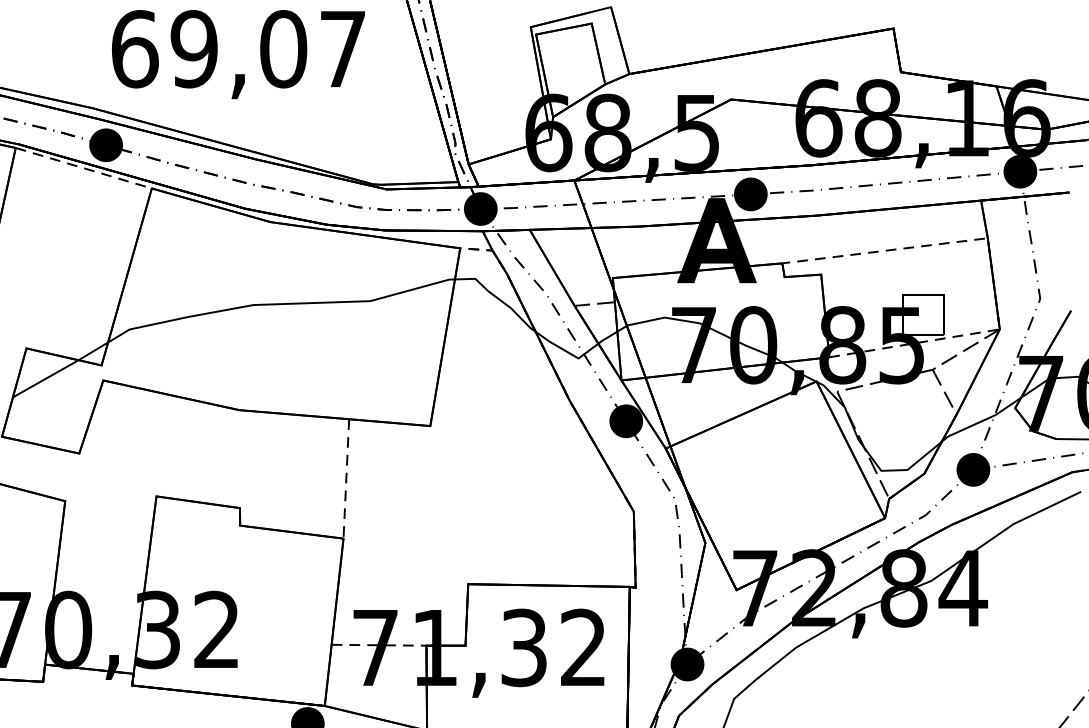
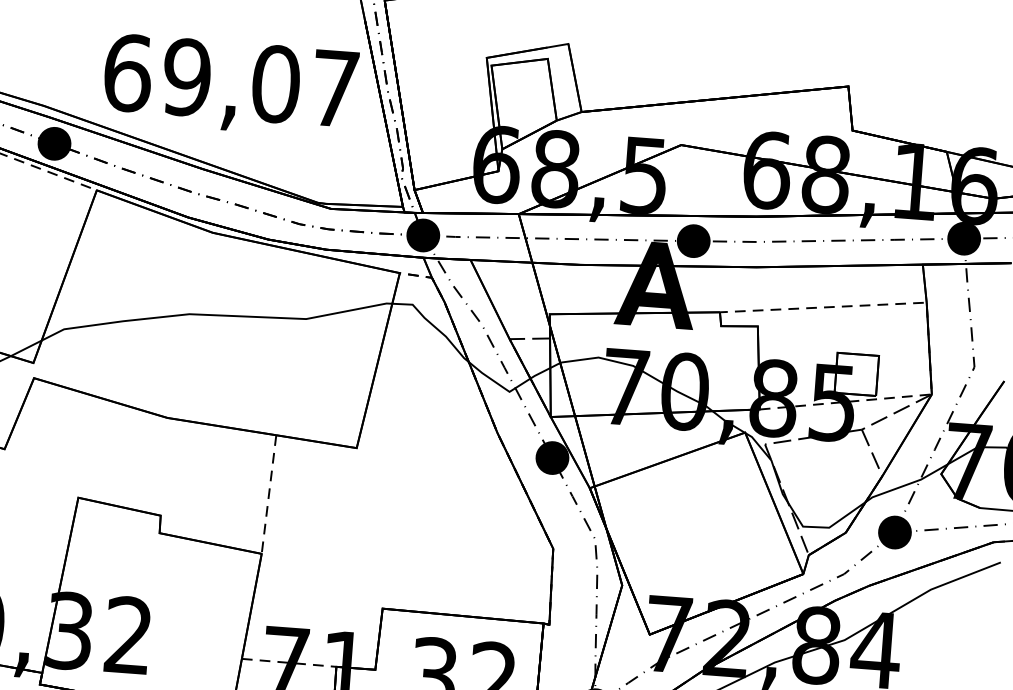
text: (238, 54) -> (230, 86), moved

